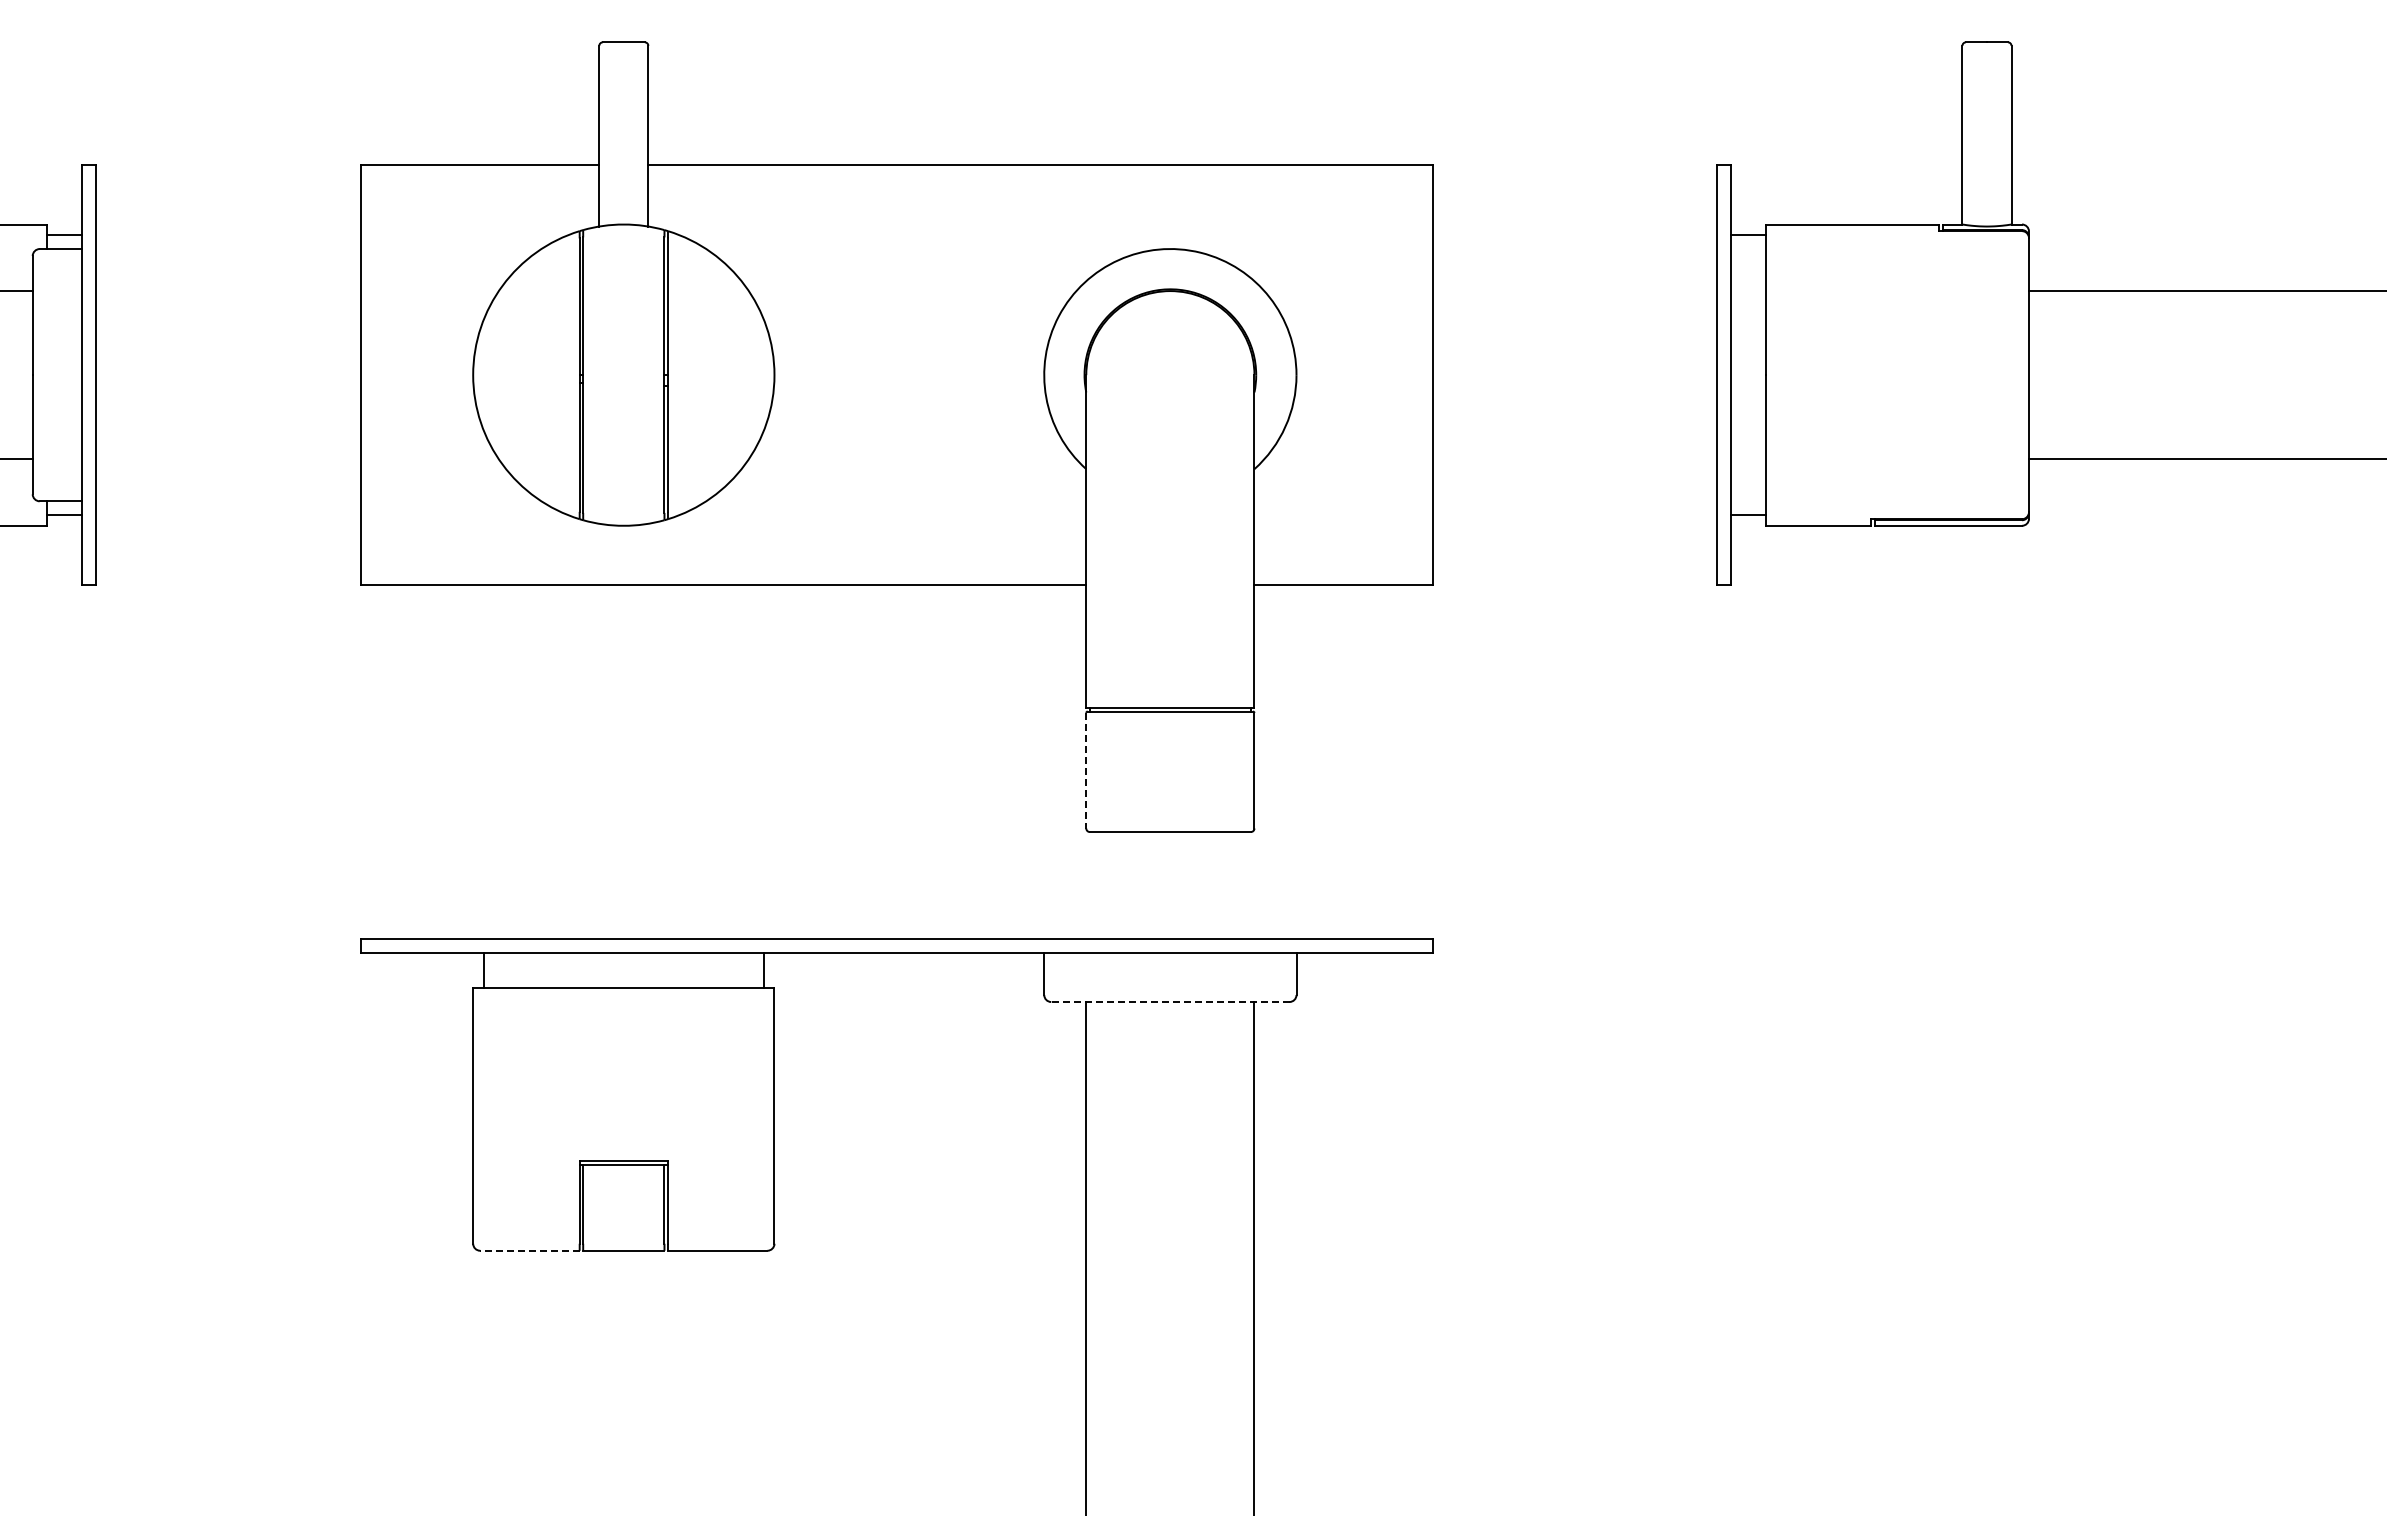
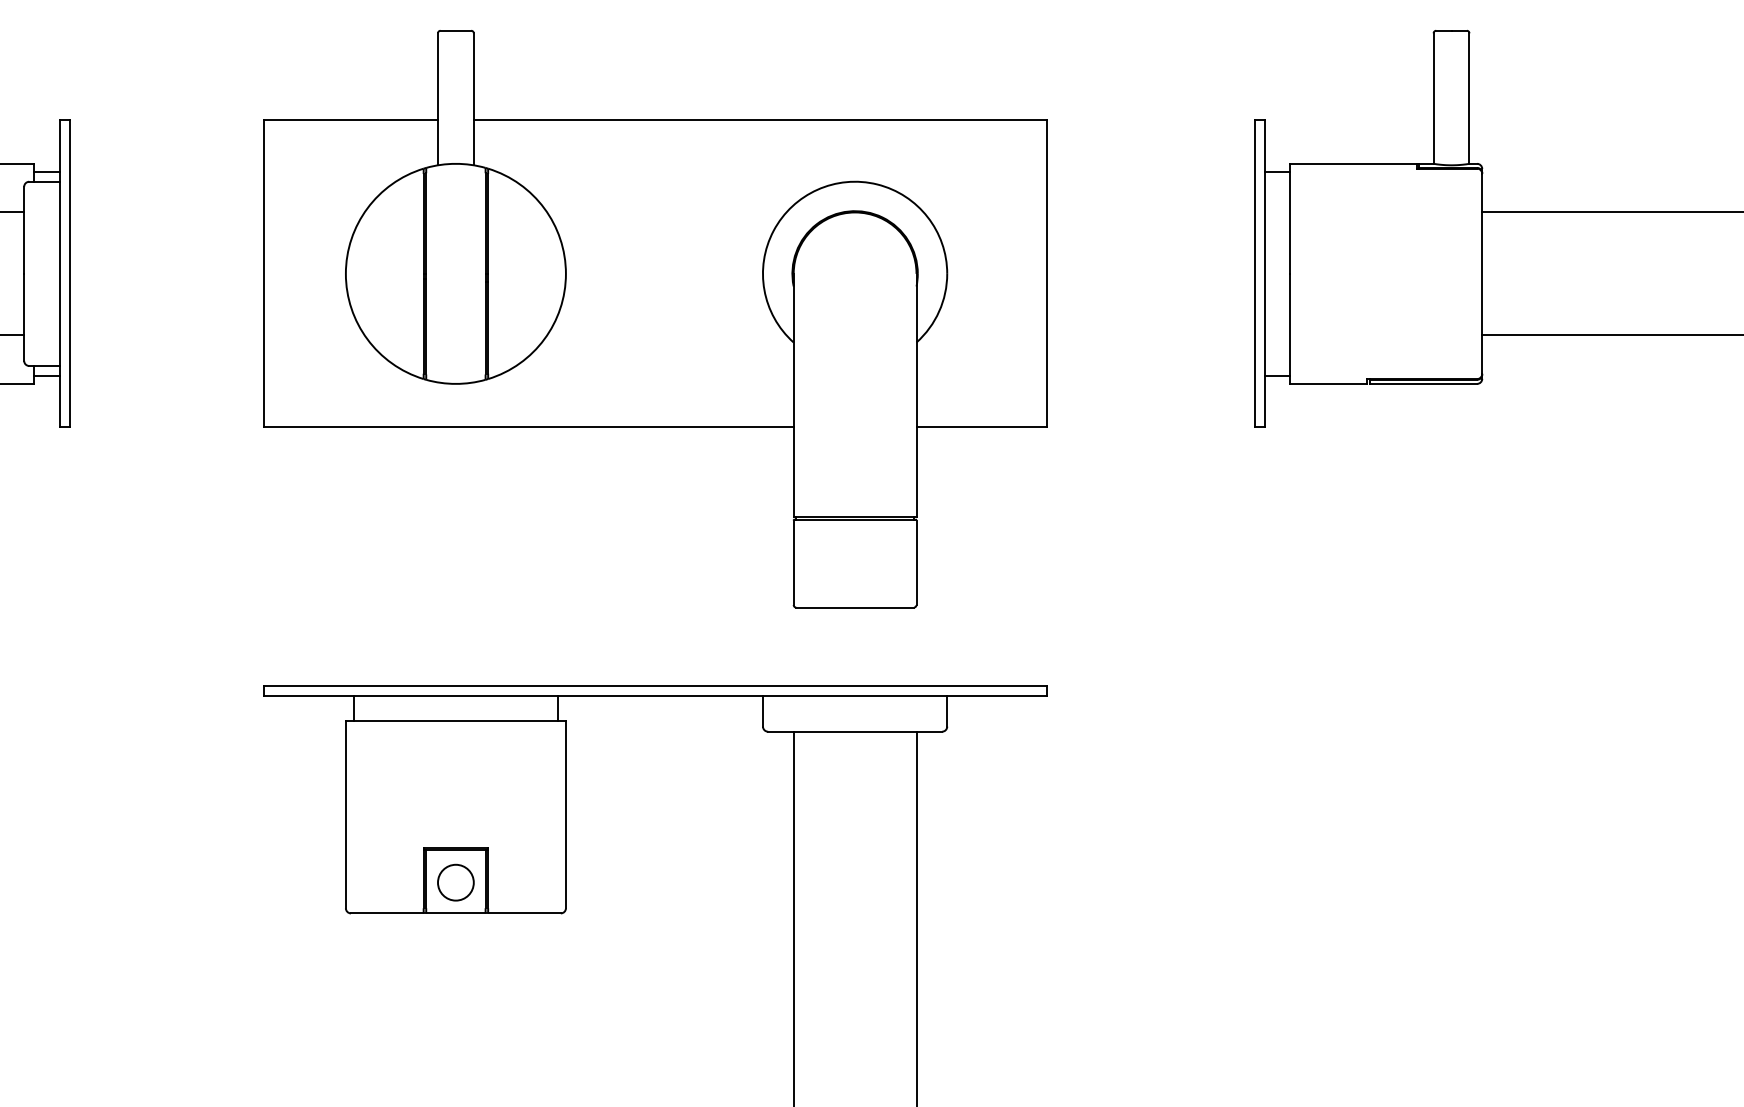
line: (1086, 770) -> (793, 562), dashed -> solid
line: (1169, 1002) -> (854, 732), dashed -> solid
circle: (623, 1208) -> (455, 882), added
line: (529, 1250) -> (387, 913), dashed -> solid

